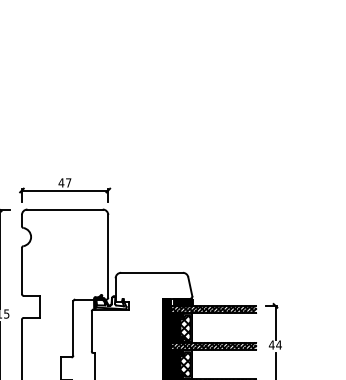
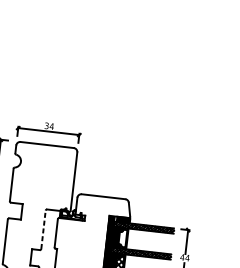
text: (64, 182) -> (48, 125), 47 -> 34
line: (73, 327) -> (43, 229), solid -> dashed
hatch: (185, 327) -> (122, 238), removed

